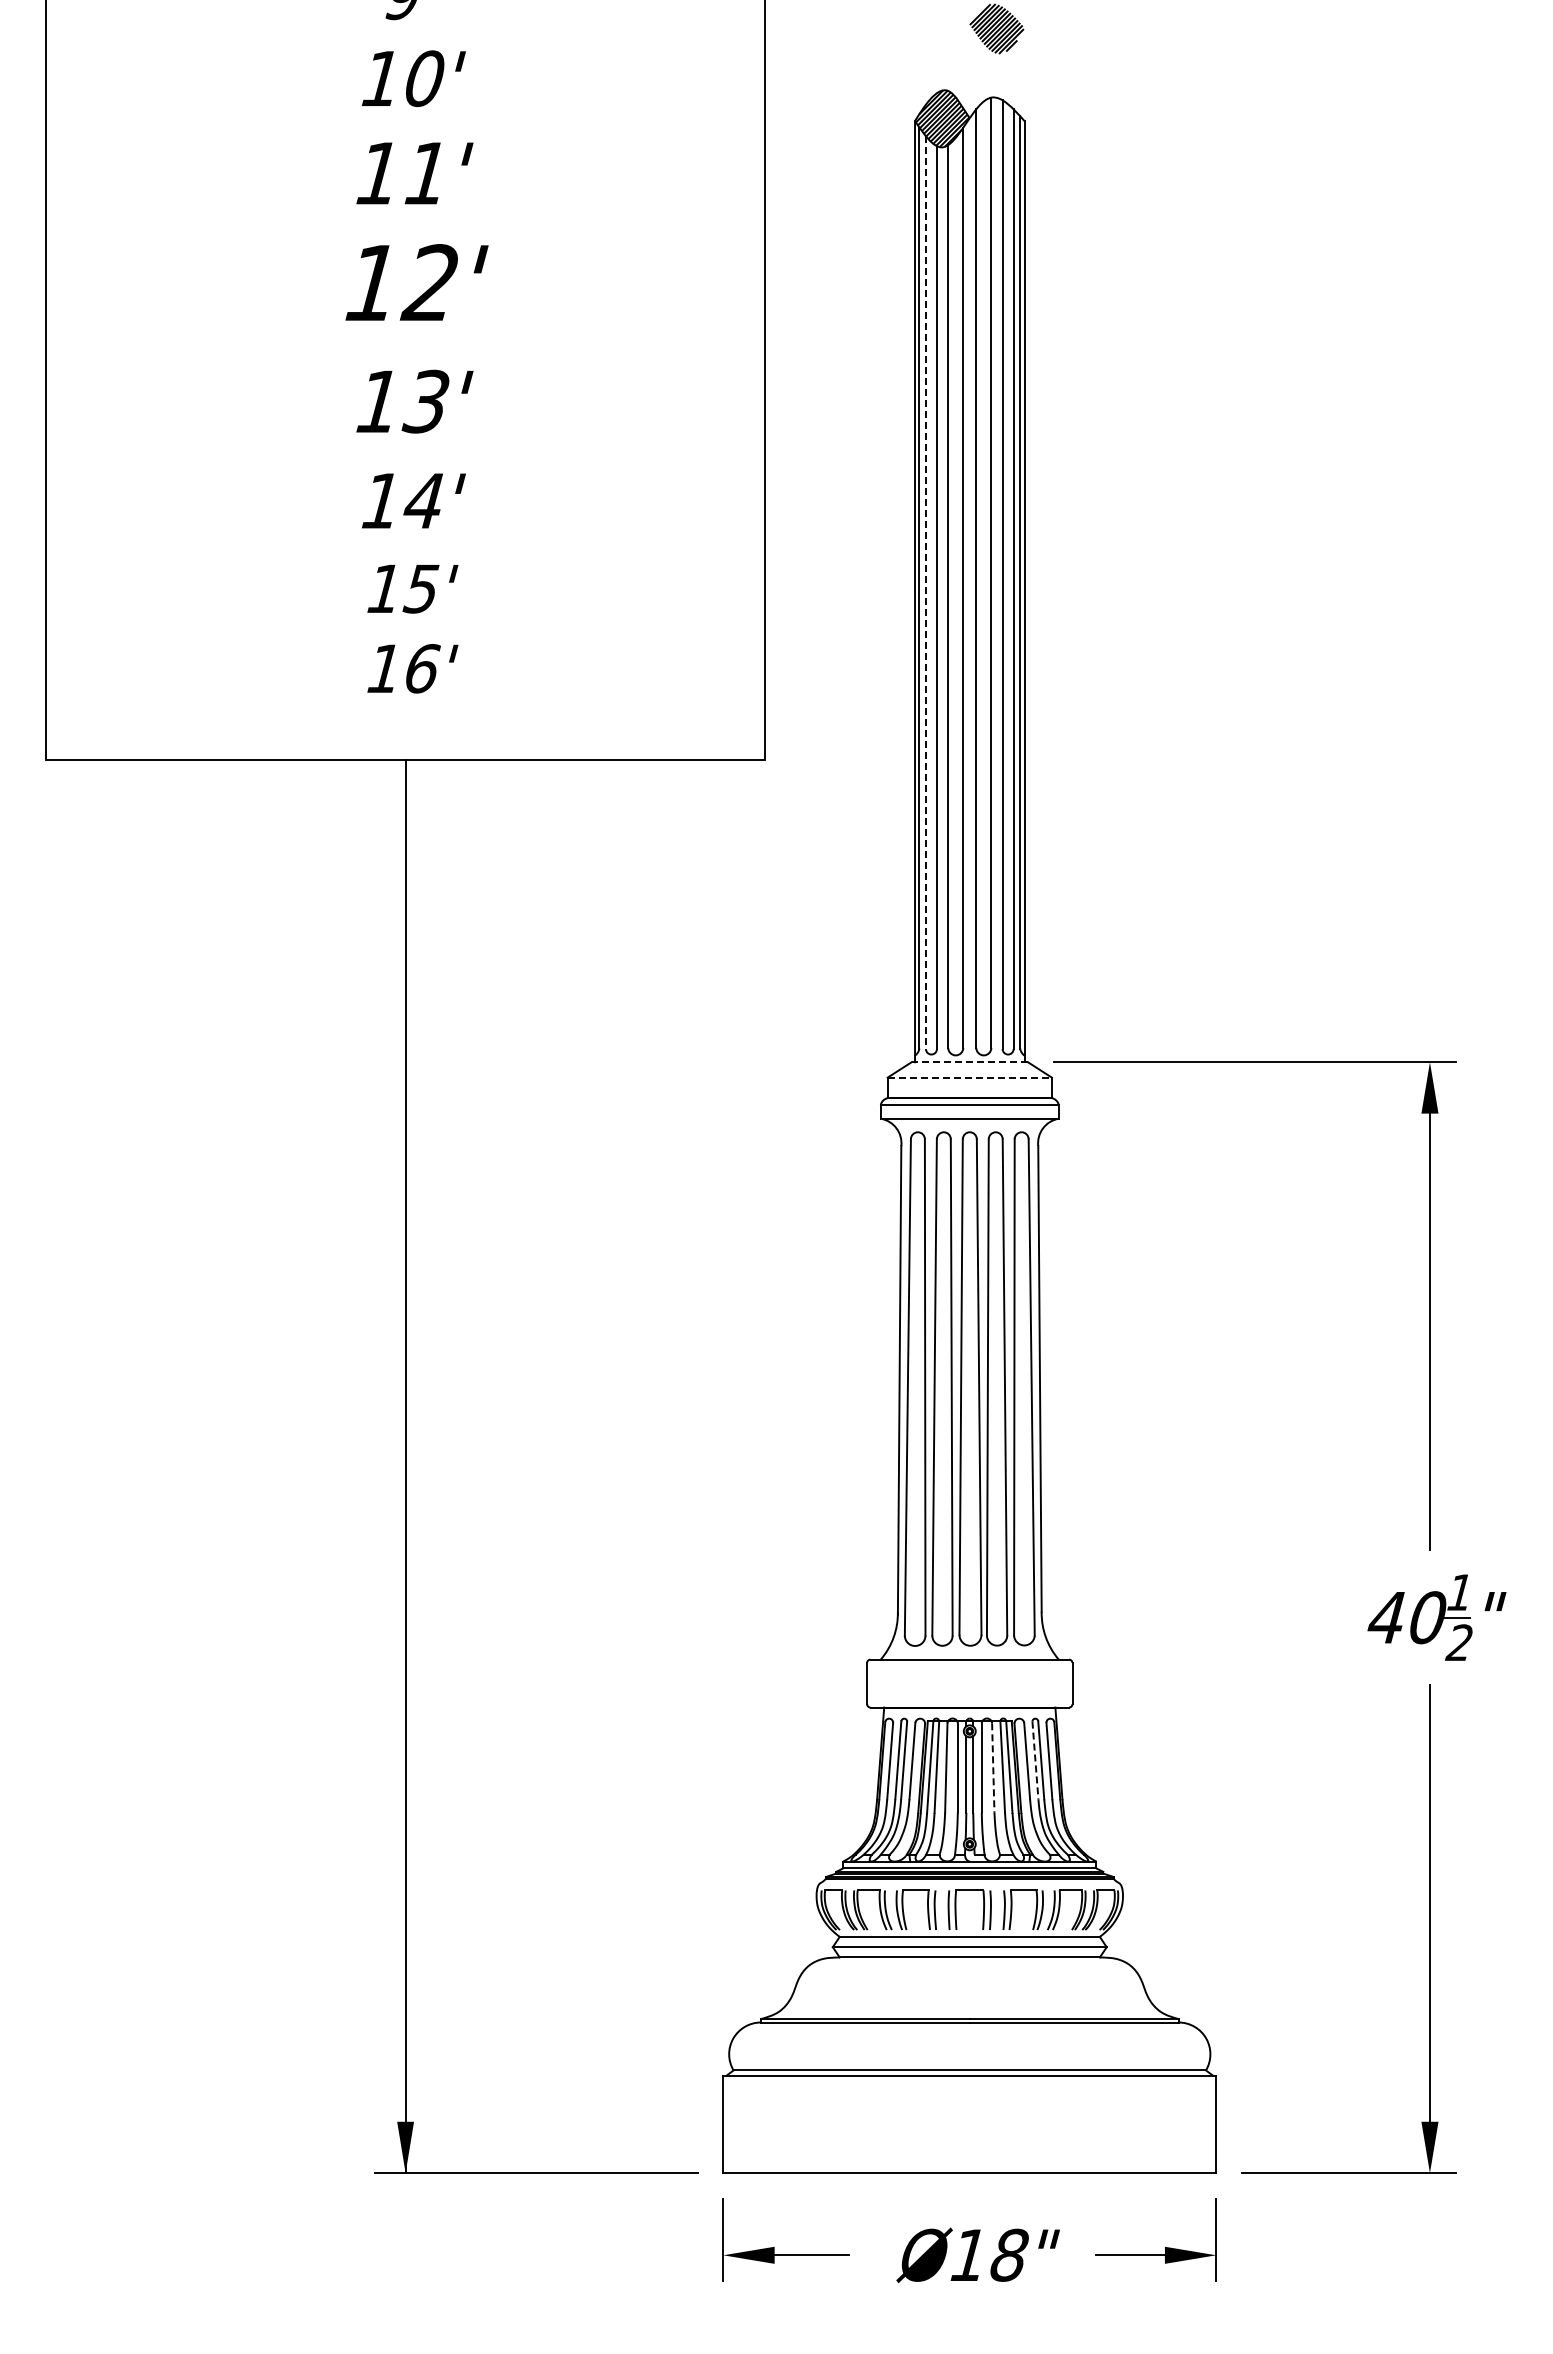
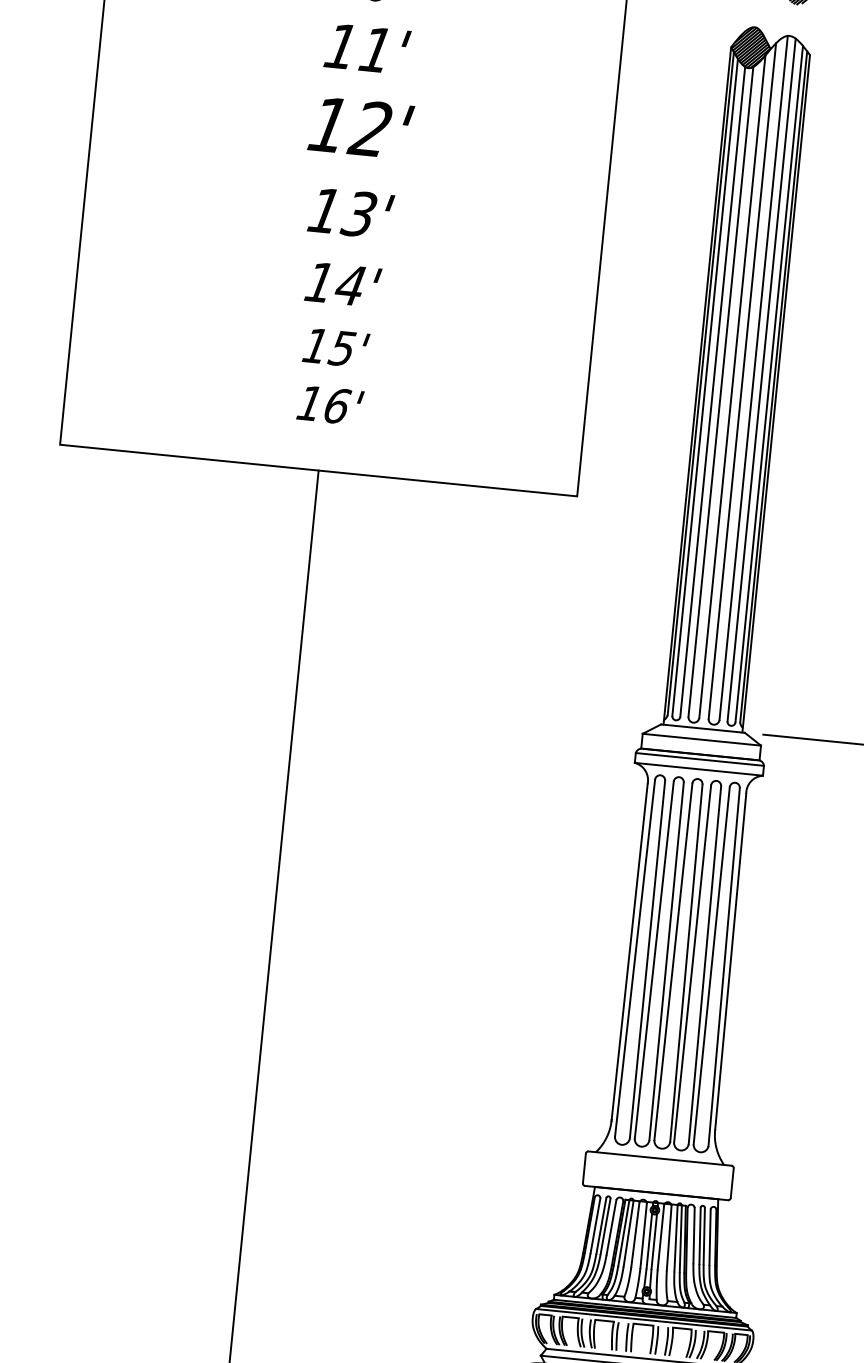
line: (925, 593) -> (704, 388), dashed -> solid
line: (969, 1062) -> (702, 728), dashed -> solid
line: (970, 1077) -> (702, 739), dashed -> solid
line: (1035, 1760) -> (700, 1235), dashed -> solid
line: (993, 1768) -> (669, 1238), dashed -> solid
line: (969, 1883) -> (643, 1319), added

